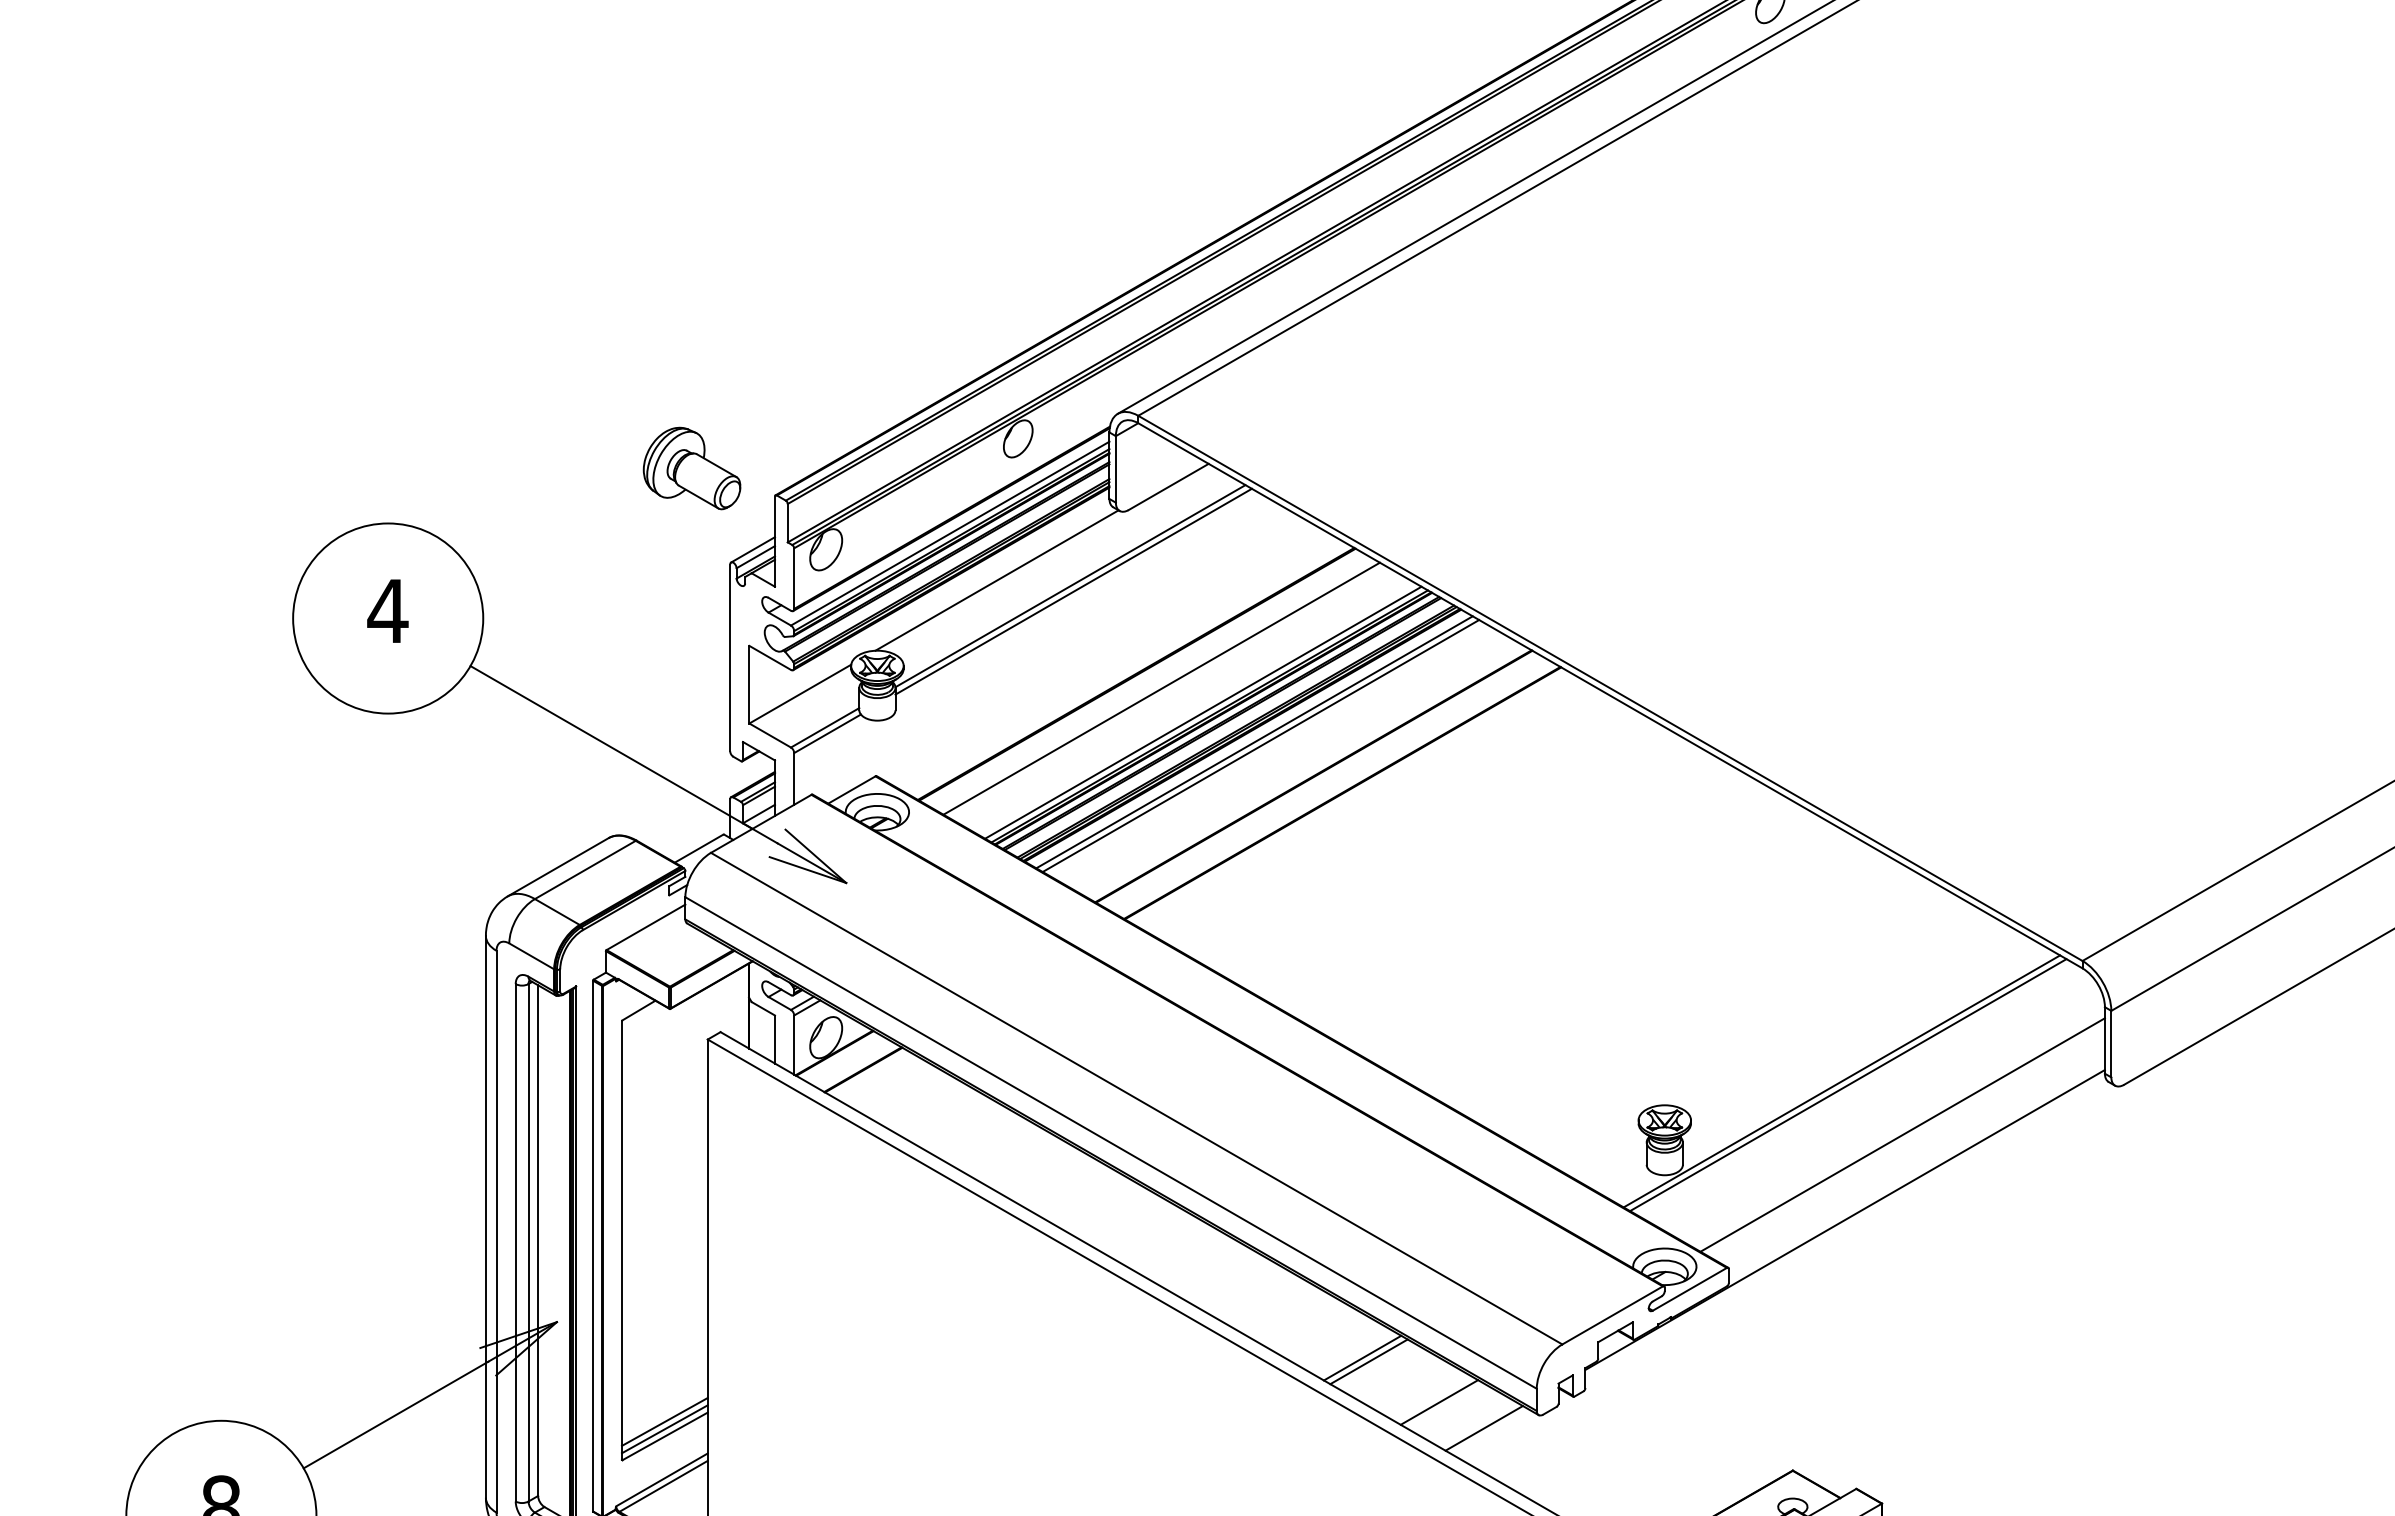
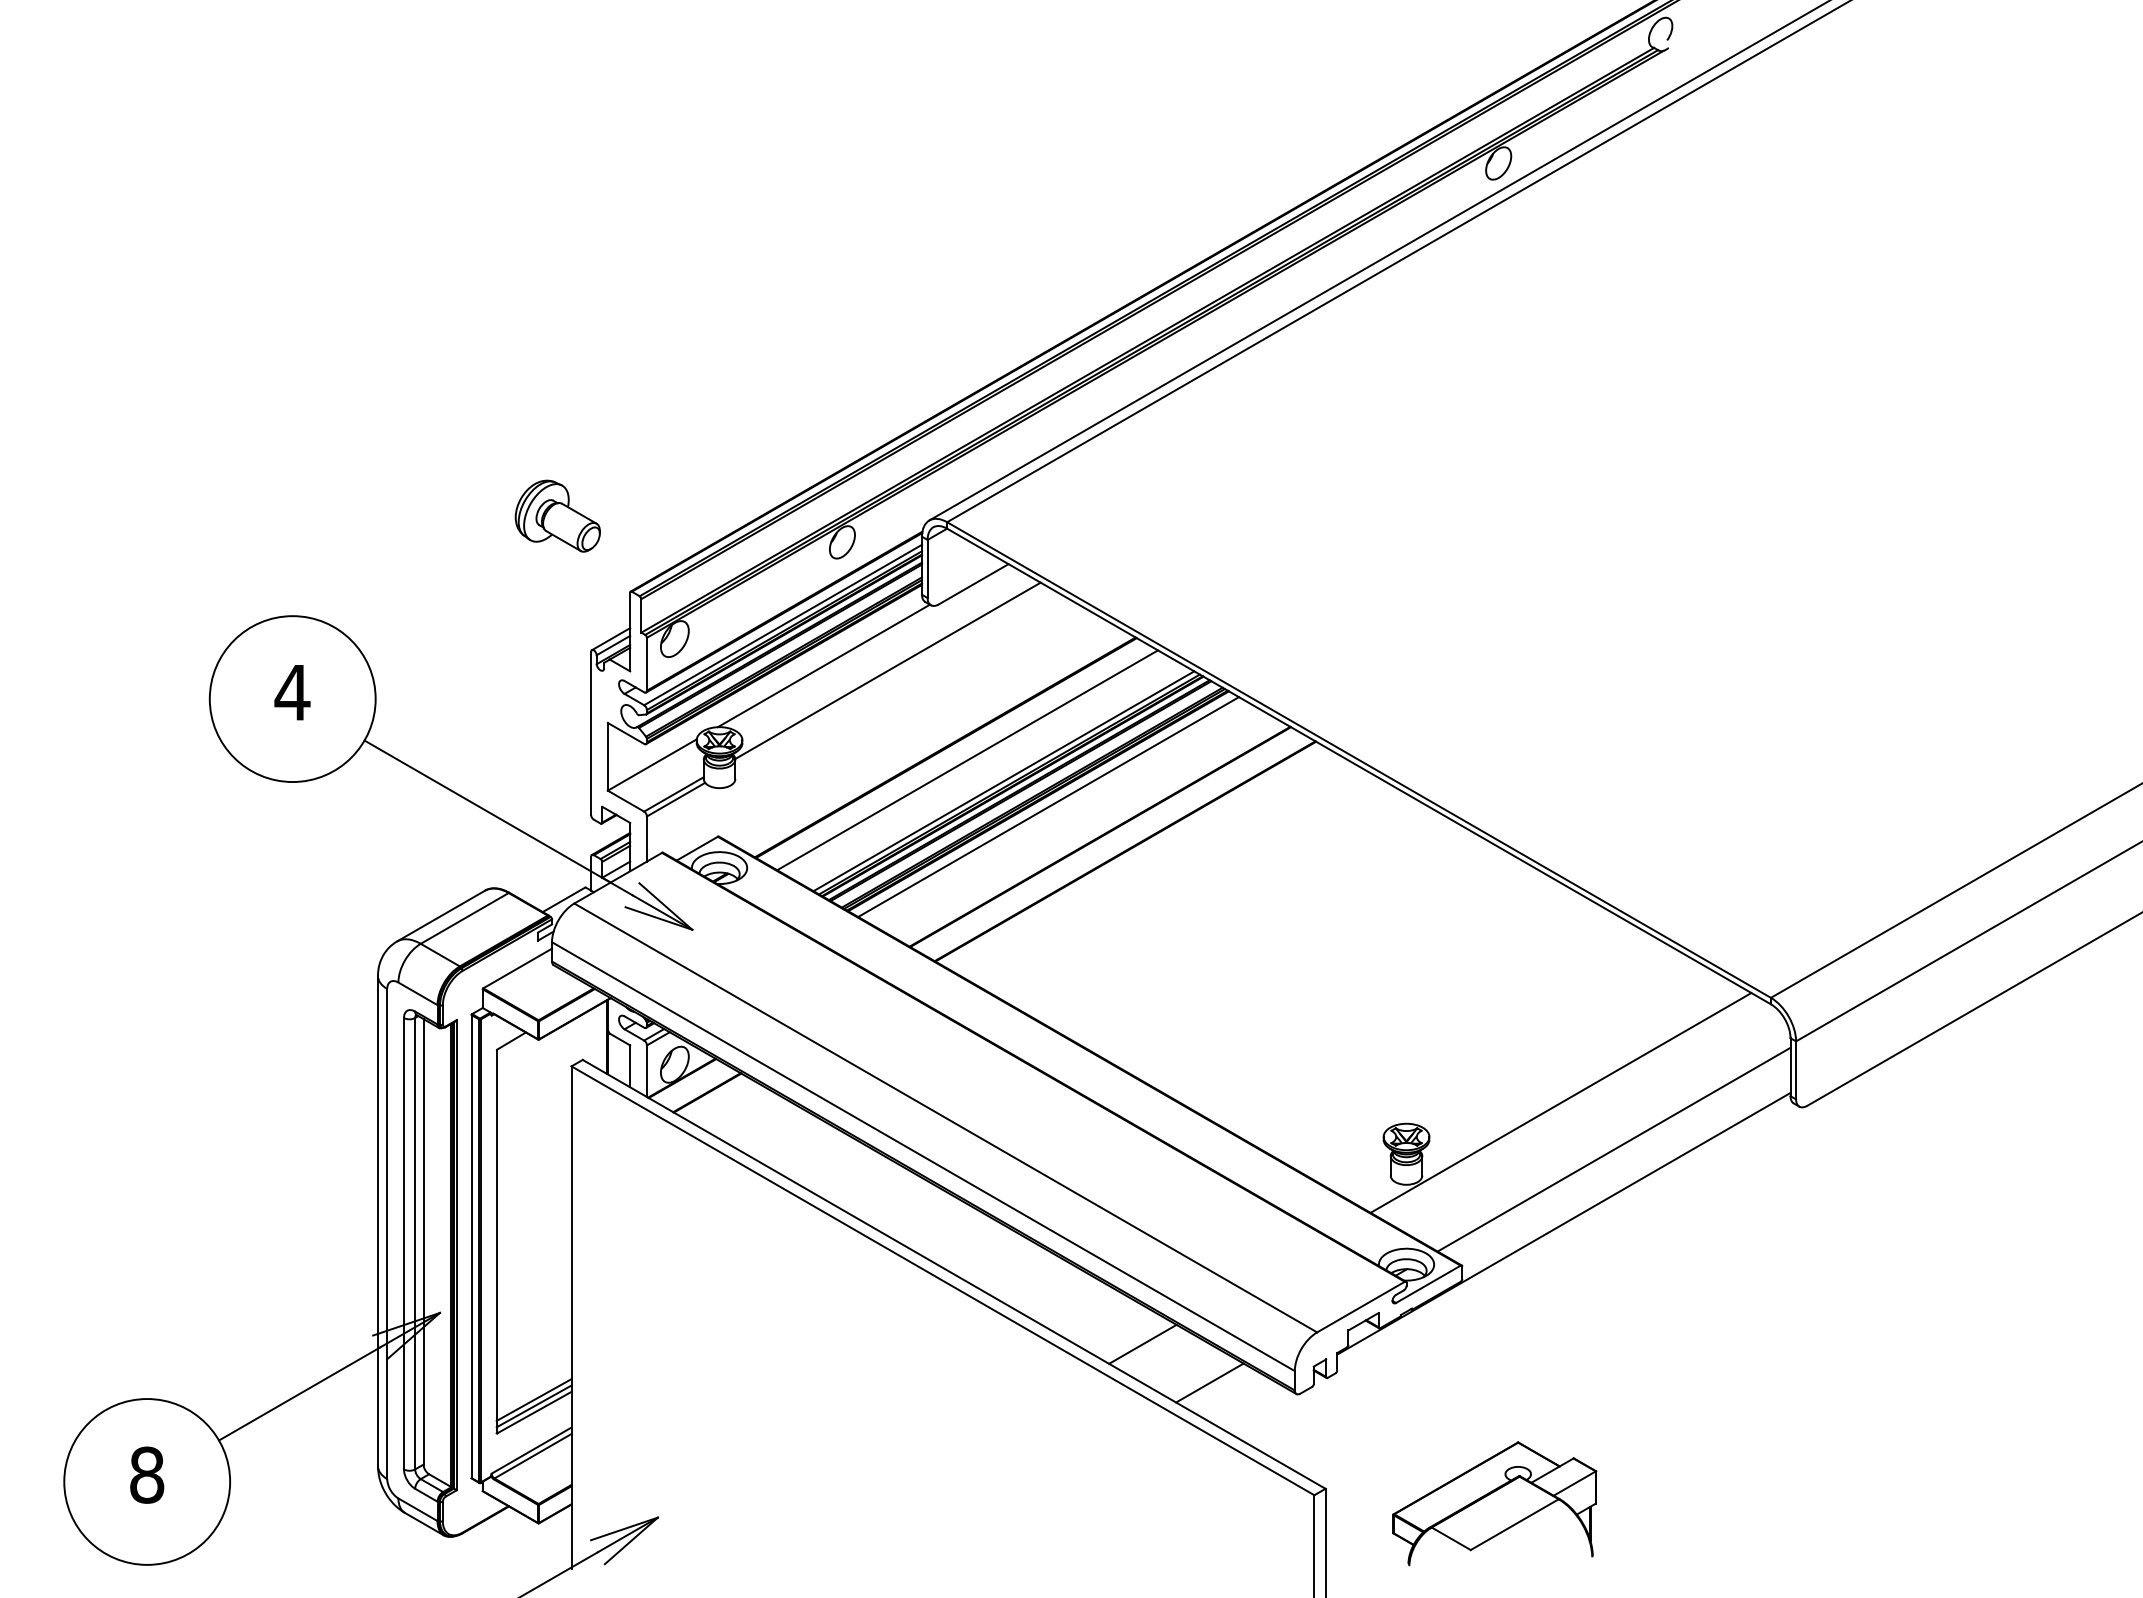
part: (691, 467) -> (557, 515), moved
line: (1073, 591) -> (890, 675), removed
line: (1260, 746) -> (1053, 810), removed
line: (1848, 1085) -> (1566, 1106), removed
line: (1369, 1361) -> (1148, 1347), removed
line: (1483, 1428) -> (1248, 1405), removed

